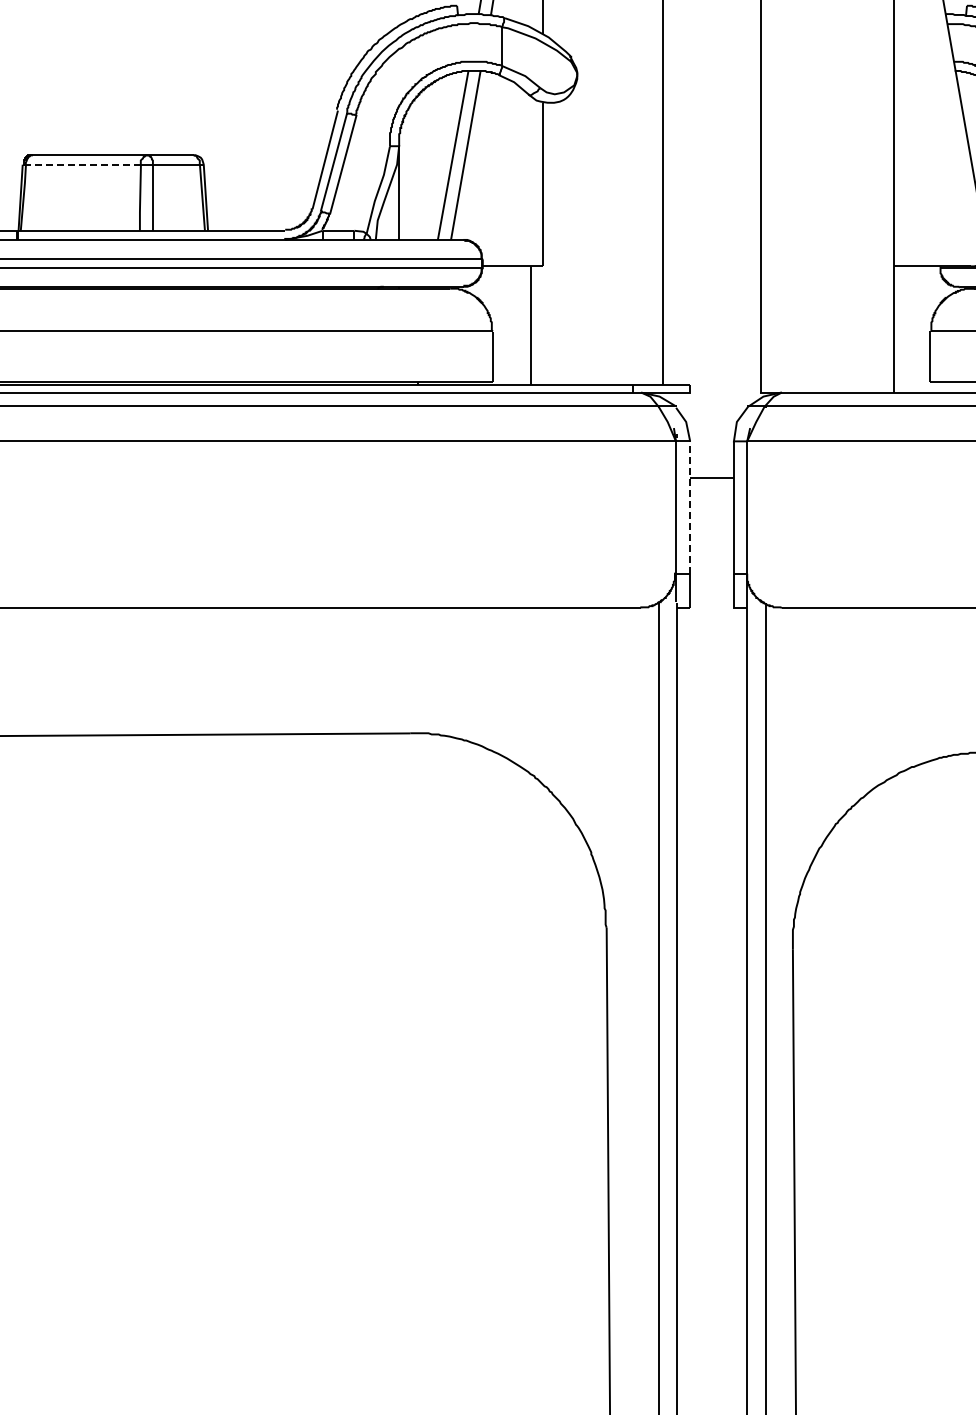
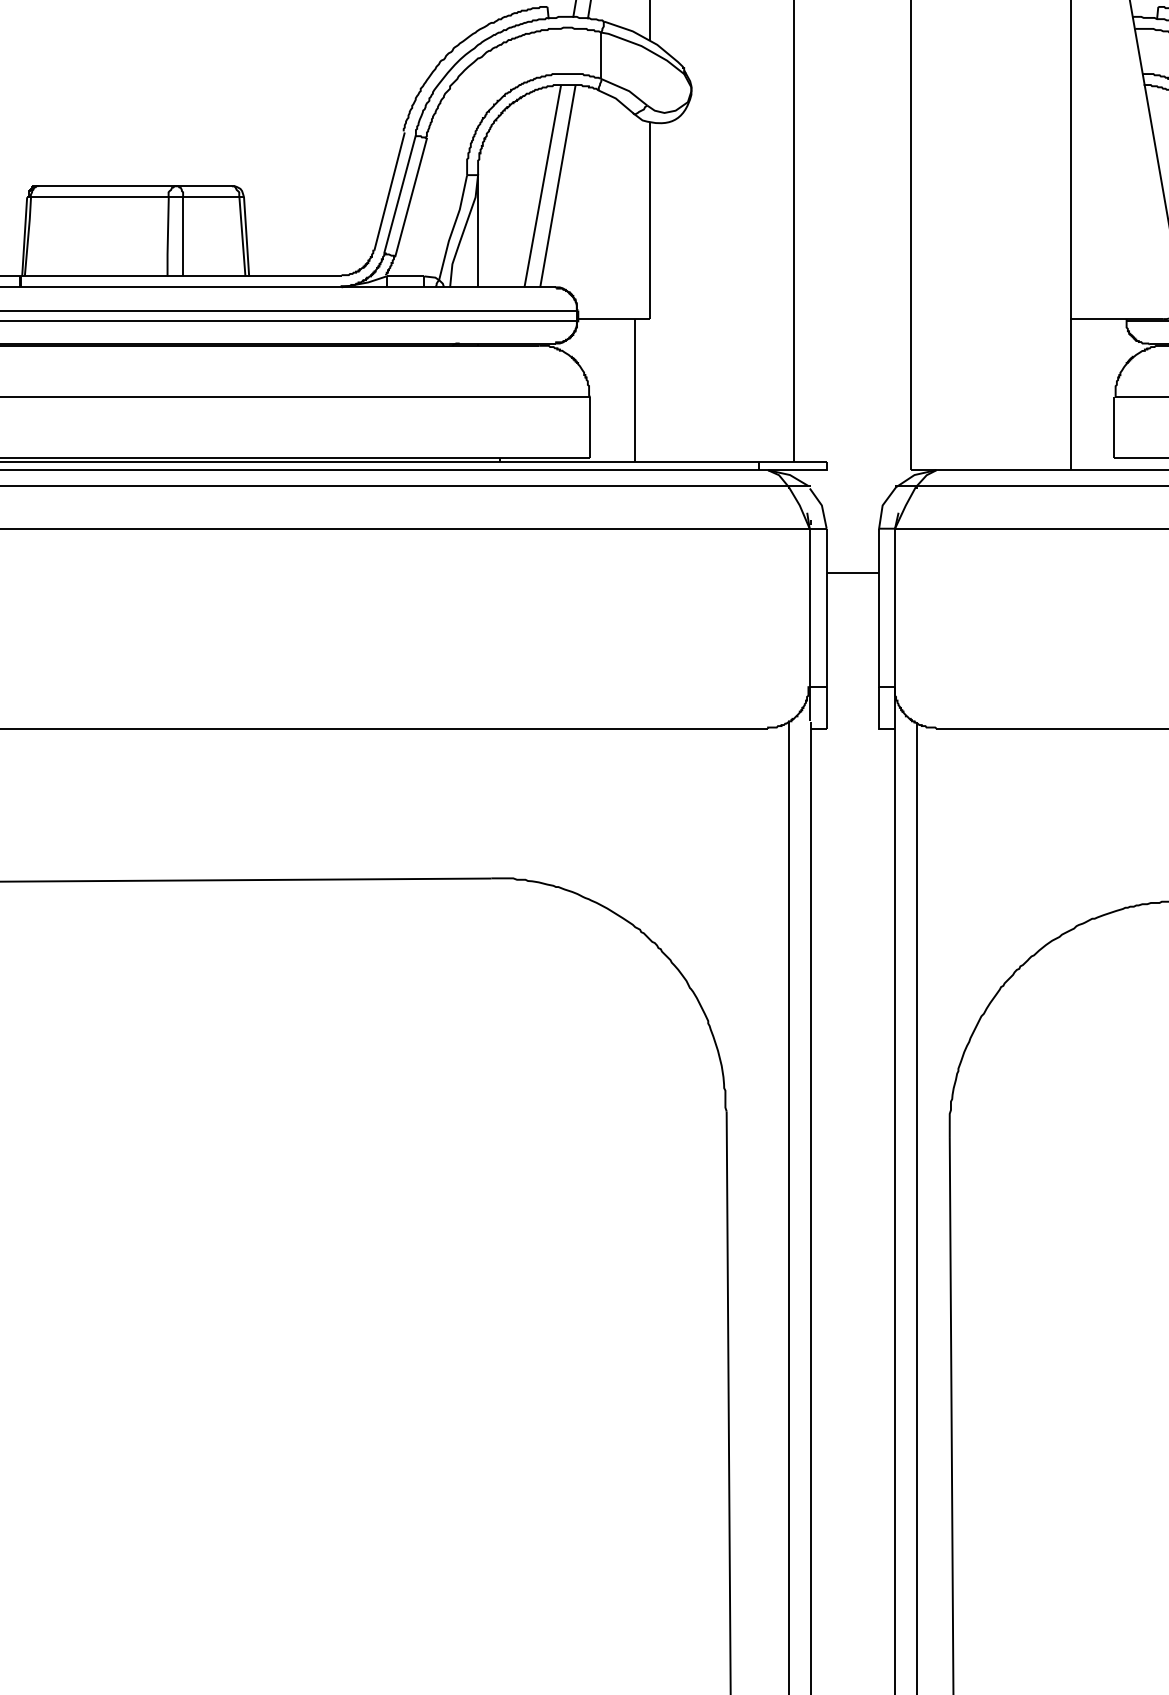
line: (82, 164) -> (98, 197), dashed -> solid
line: (690, 507) -> (827, 607), dashed -> solid

